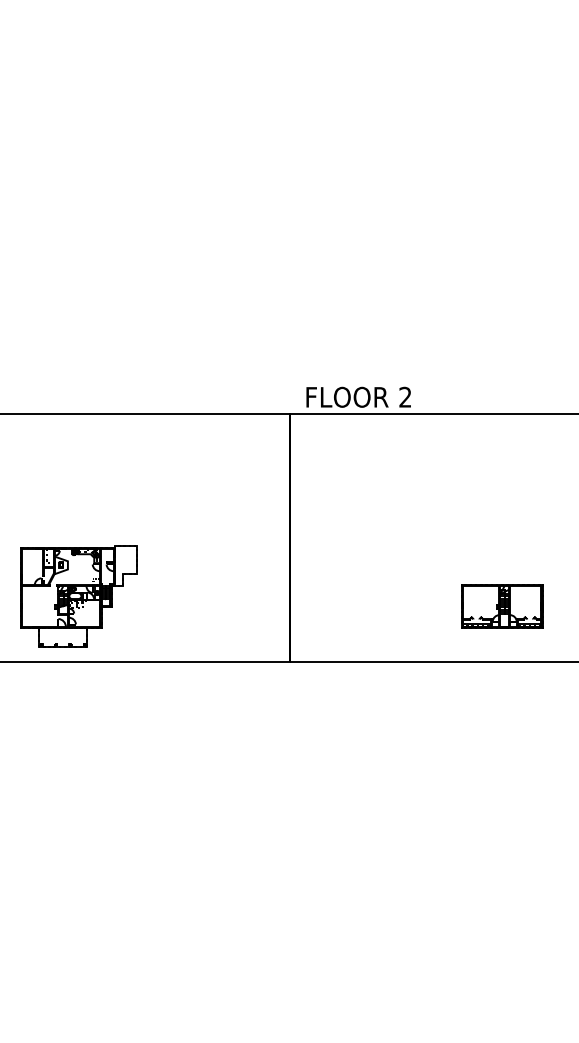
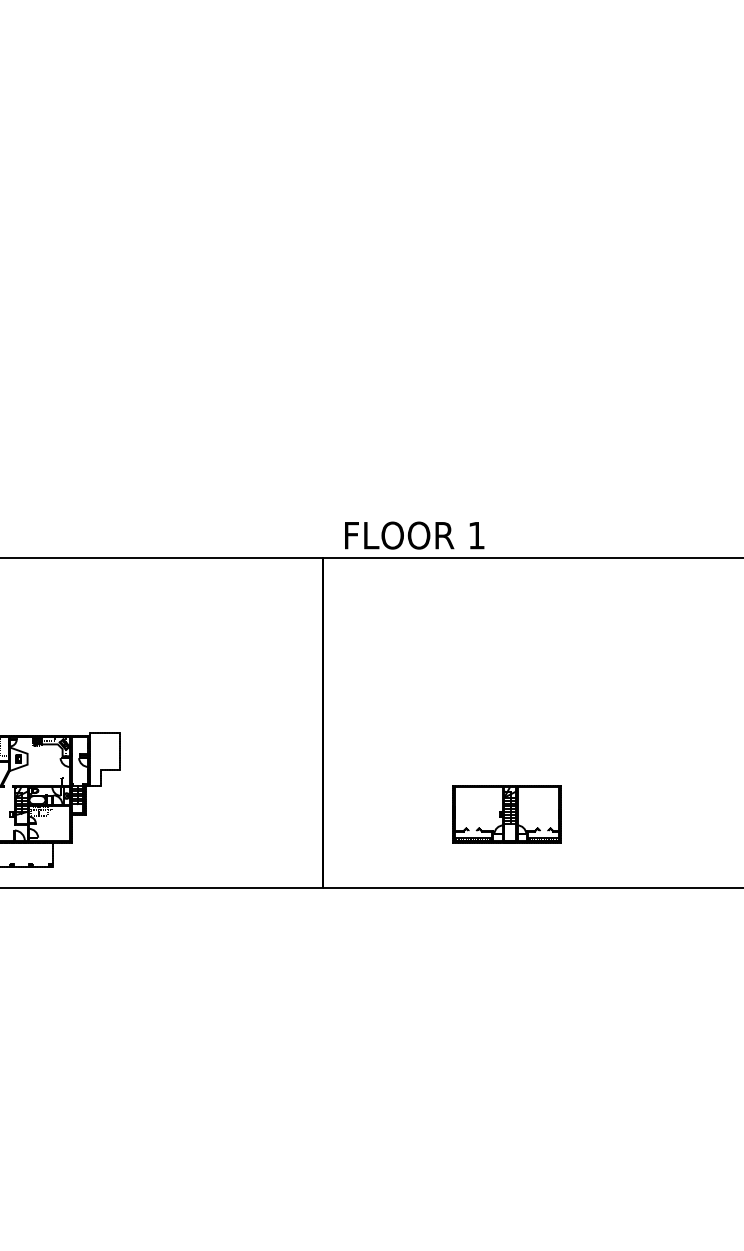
text: (405, 396) -> (476, 534), 2 -> 1
part: (502, 606) -> (507, 813), moved

